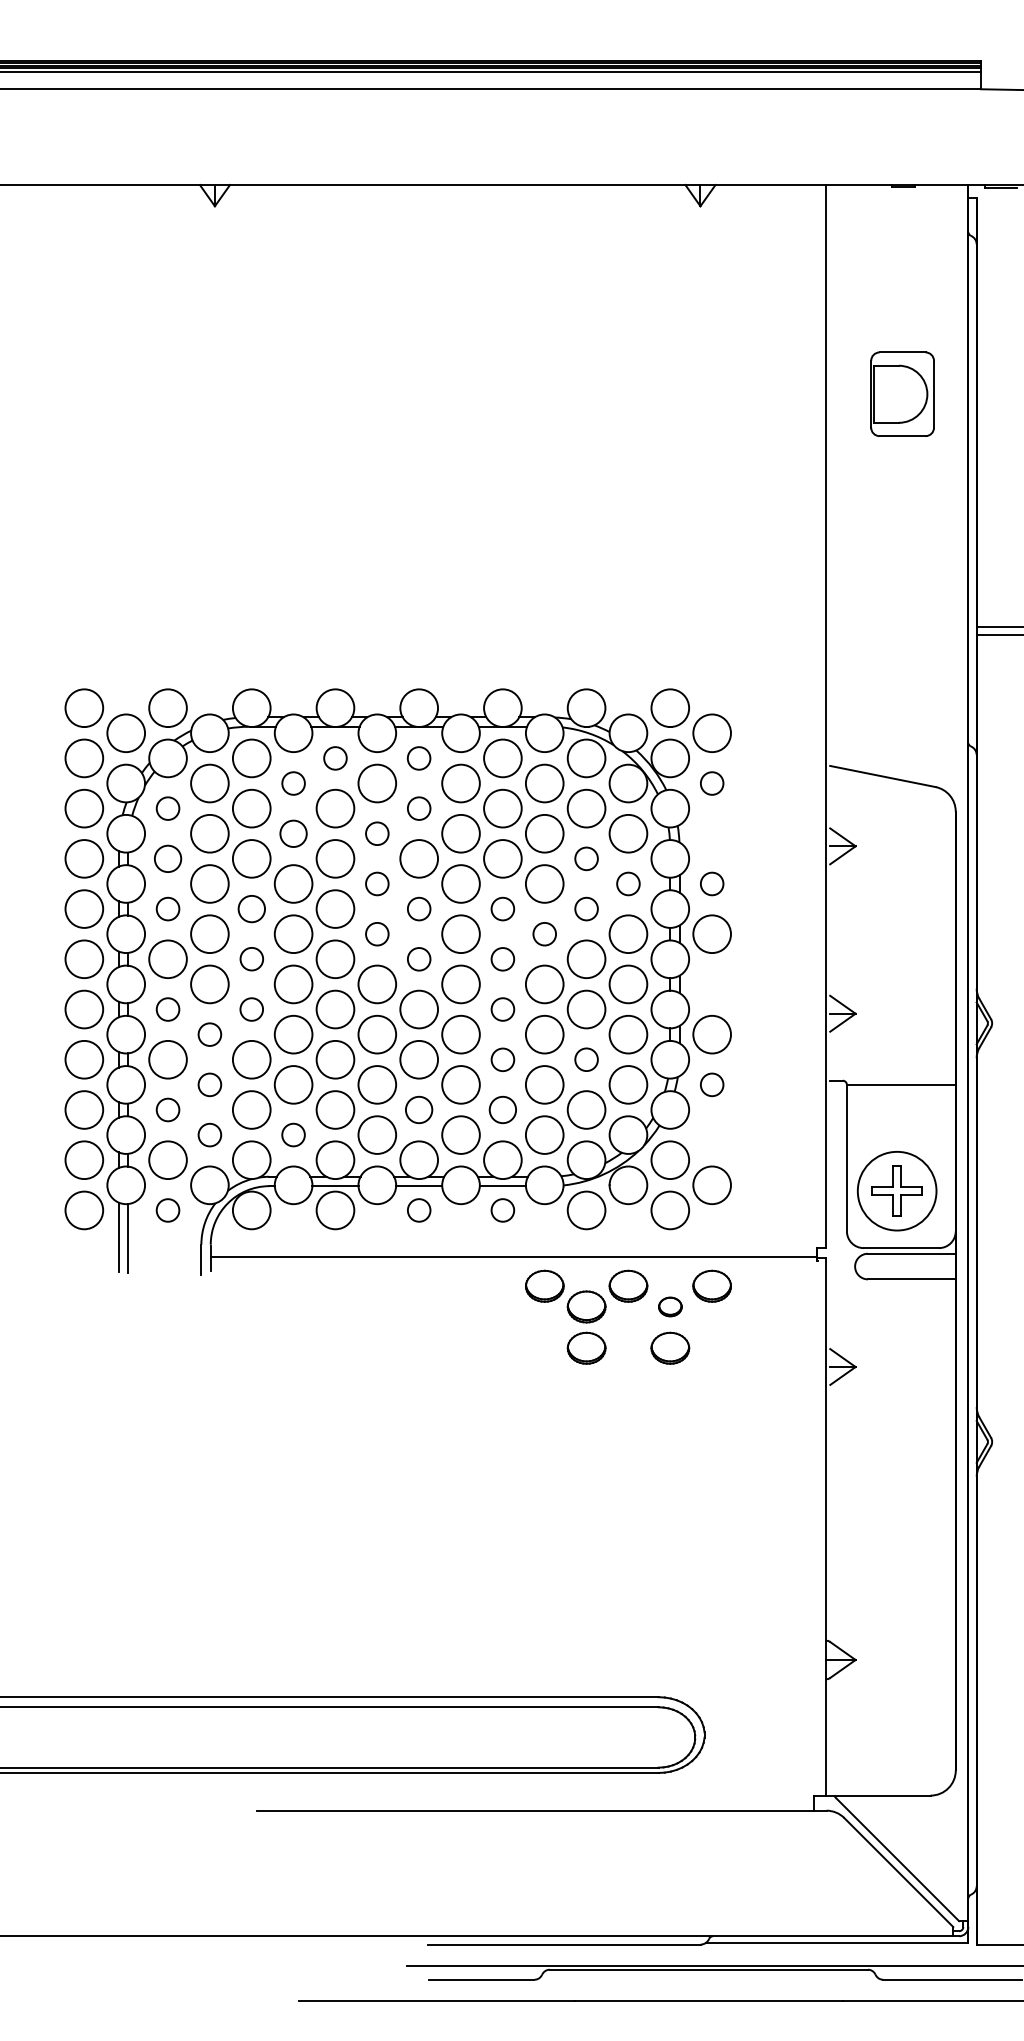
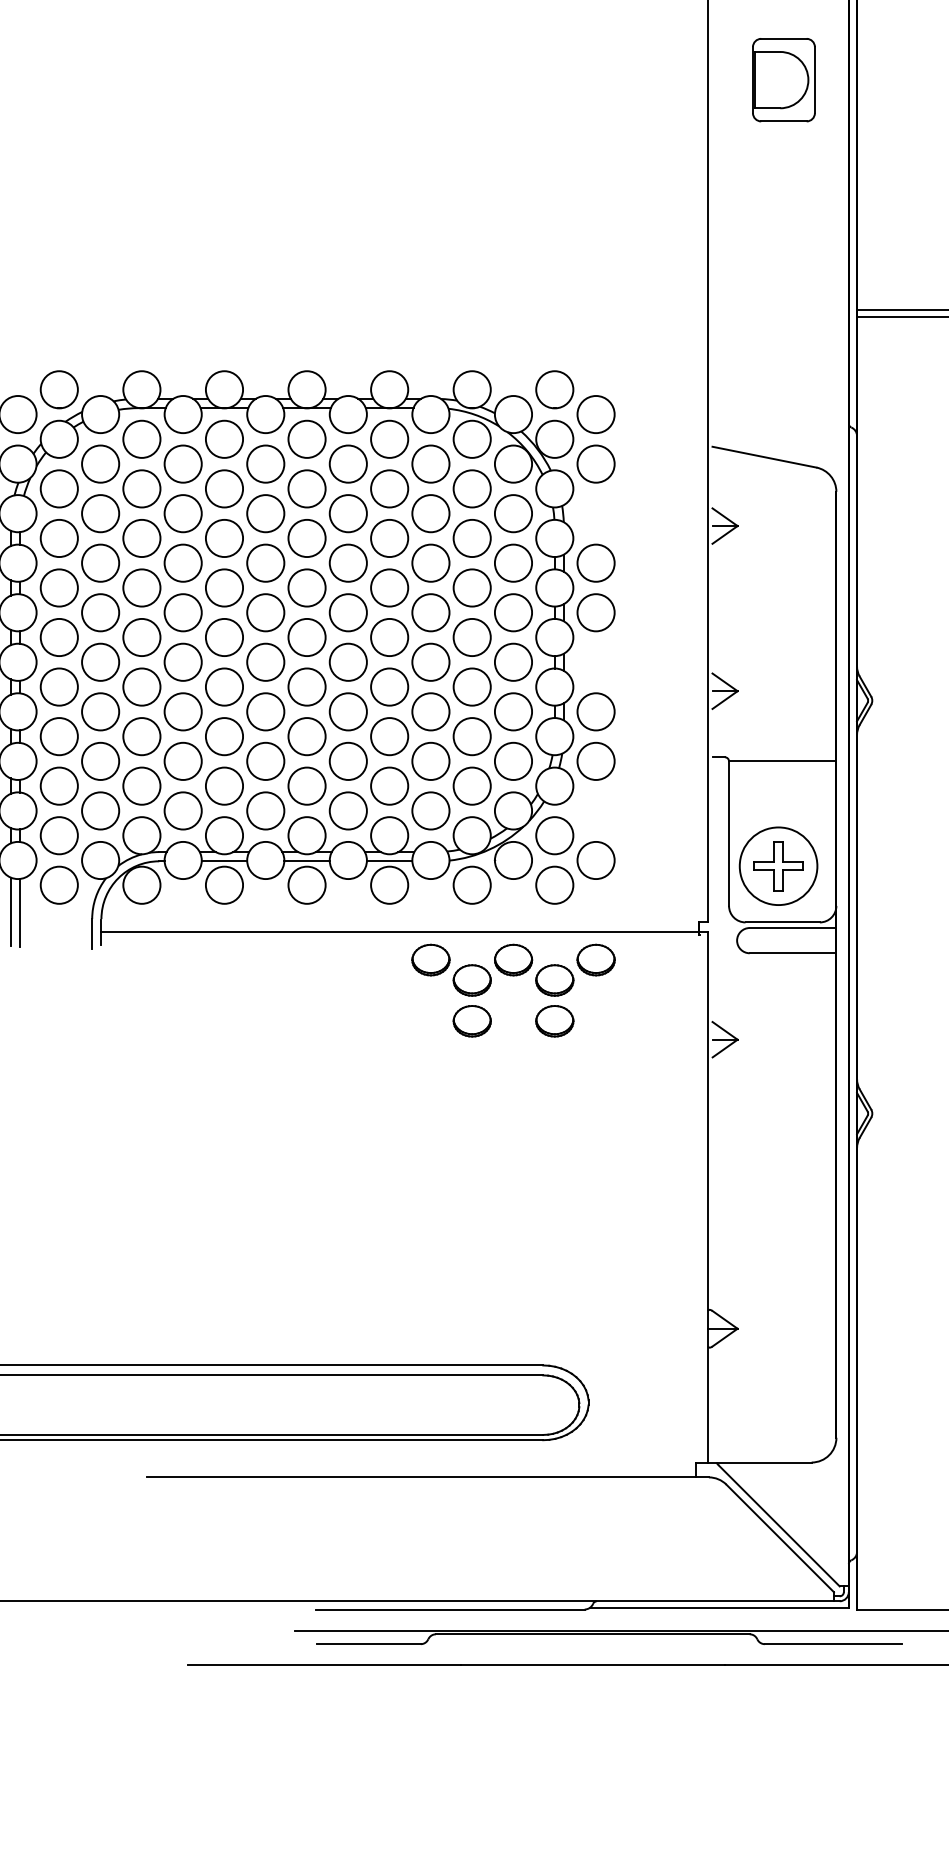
circle: (335, 758) -> (224, 439), size x1.67
circle: (418, 758) -> (306, 439), size x1.67
circle: (293, 783) -> (183, 464), size x1.67
circle: (712, 783) -> (596, 464), size x1.67
circle: (167, 808) -> (58, 488), size x1.67
circle: (419, 808) -> (307, 488), size x1.67
circle: (293, 833) -> (183, 513), size x1.43
circle: (377, 833) -> (265, 513), size x1.67
circle: (167, 858) -> (58, 538), size x1.43
circle: (586, 858) -> (472, 538), size x1.67
circle: (377, 883) -> (265, 562), size x1.67
circle: (628, 883) -> (513, 562), size x1.67
circle: (712, 883) -> (596, 562), size x1.67
circle: (167, 908) -> (58, 587), size x1.67
circle: (251, 908) -> (141, 587), size x1.43
circle: (419, 908) -> (307, 587), size x1.67
circle: (502, 908) -> (389, 587), size x1.67
circle: (586, 908) -> (472, 587), size x1.67
circle: (377, 934) -> (265, 613), size x1.67
circle: (544, 934) -> (430, 613), size x1.67
circle: (251, 958) -> (141, 636), size x1.67
circle: (419, 959) -> (307, 637), size x1.67
circle: (502, 959) -> (389, 637), size x1.67
circle: (167, 1009) -> (58, 687), size x1.67
circle: (251, 1009) -> (141, 687), size x1.67
circle: (502, 1009) -> (389, 687), size x1.67
circle: (209, 1034) -> (100, 711), size x1.67
circle: (502, 1059) -> (389, 736), size x1.67
circle: (586, 1059) -> (472, 736), size x1.67
circle: (209, 1084) -> (100, 761), size x1.67
circle: (712, 1084) -> (596, 761), size x1.67
circle: (167, 1109) -> (58, 785), size x1.67
circle: (418, 1109) -> (306, 785), size x1.43
circle: (502, 1109) -> (389, 785), size x1.43
circle: (209, 1134) -> (100, 810), size x1.67
circle: (293, 1134) -> (183, 810), size x1.67
circle: (167, 1210) -> (58, 885), size x1.67
circle: (419, 1210) -> (307, 885), size x1.67
circle: (502, 1210) -> (389, 885), size x1.67
part: (670, 1306) -> (554, 980), size x1.67

